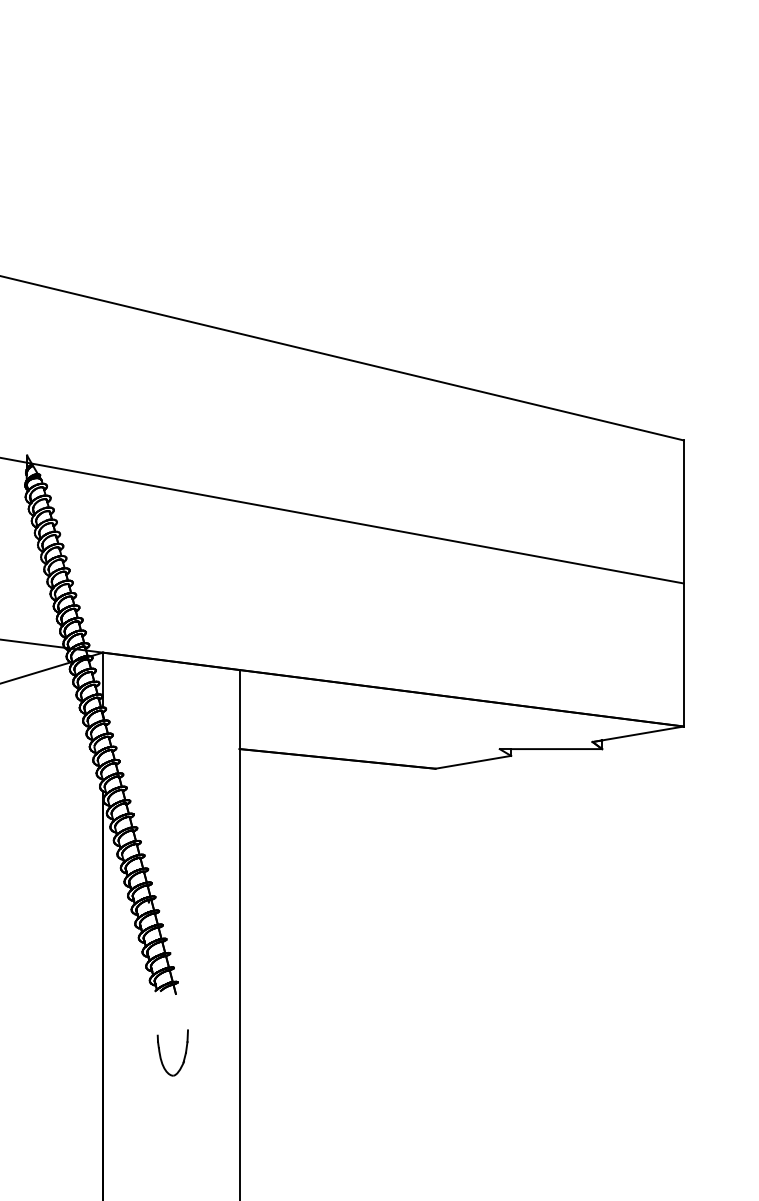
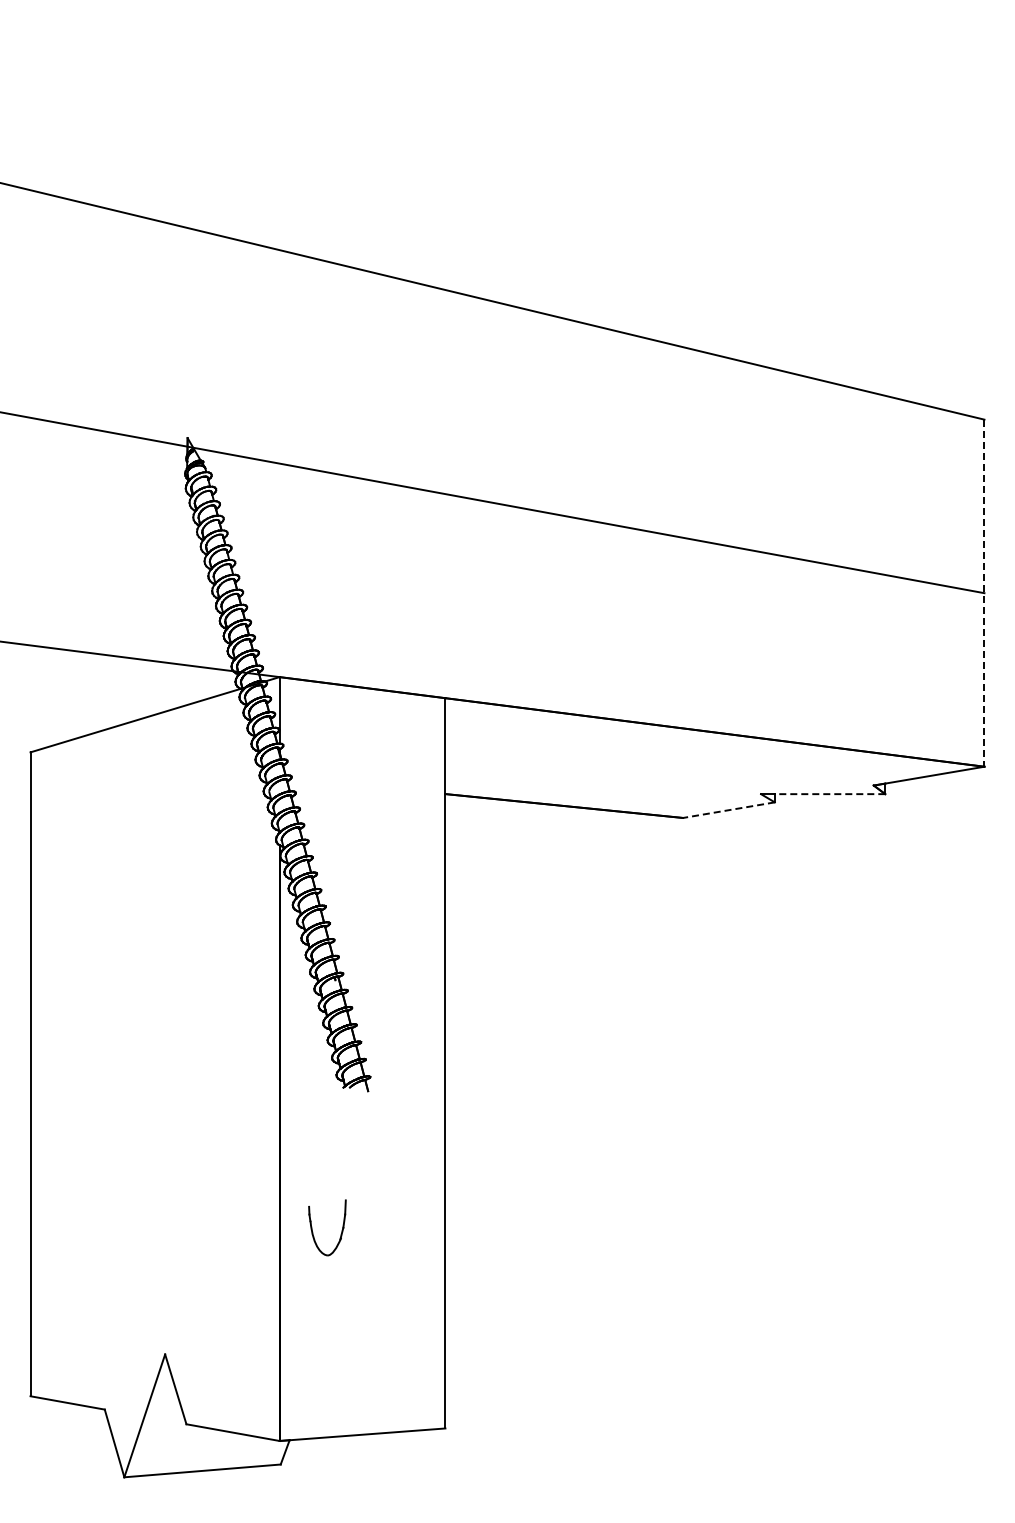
line: (683, 583) -> (984, 593), solid -> dashed
line: (556, 749) -> (829, 794), solid -> dashed
line: (472, 762) -> (728, 810), solid -> dashed
part: (184, 1055) -> (341, 1230), moved

